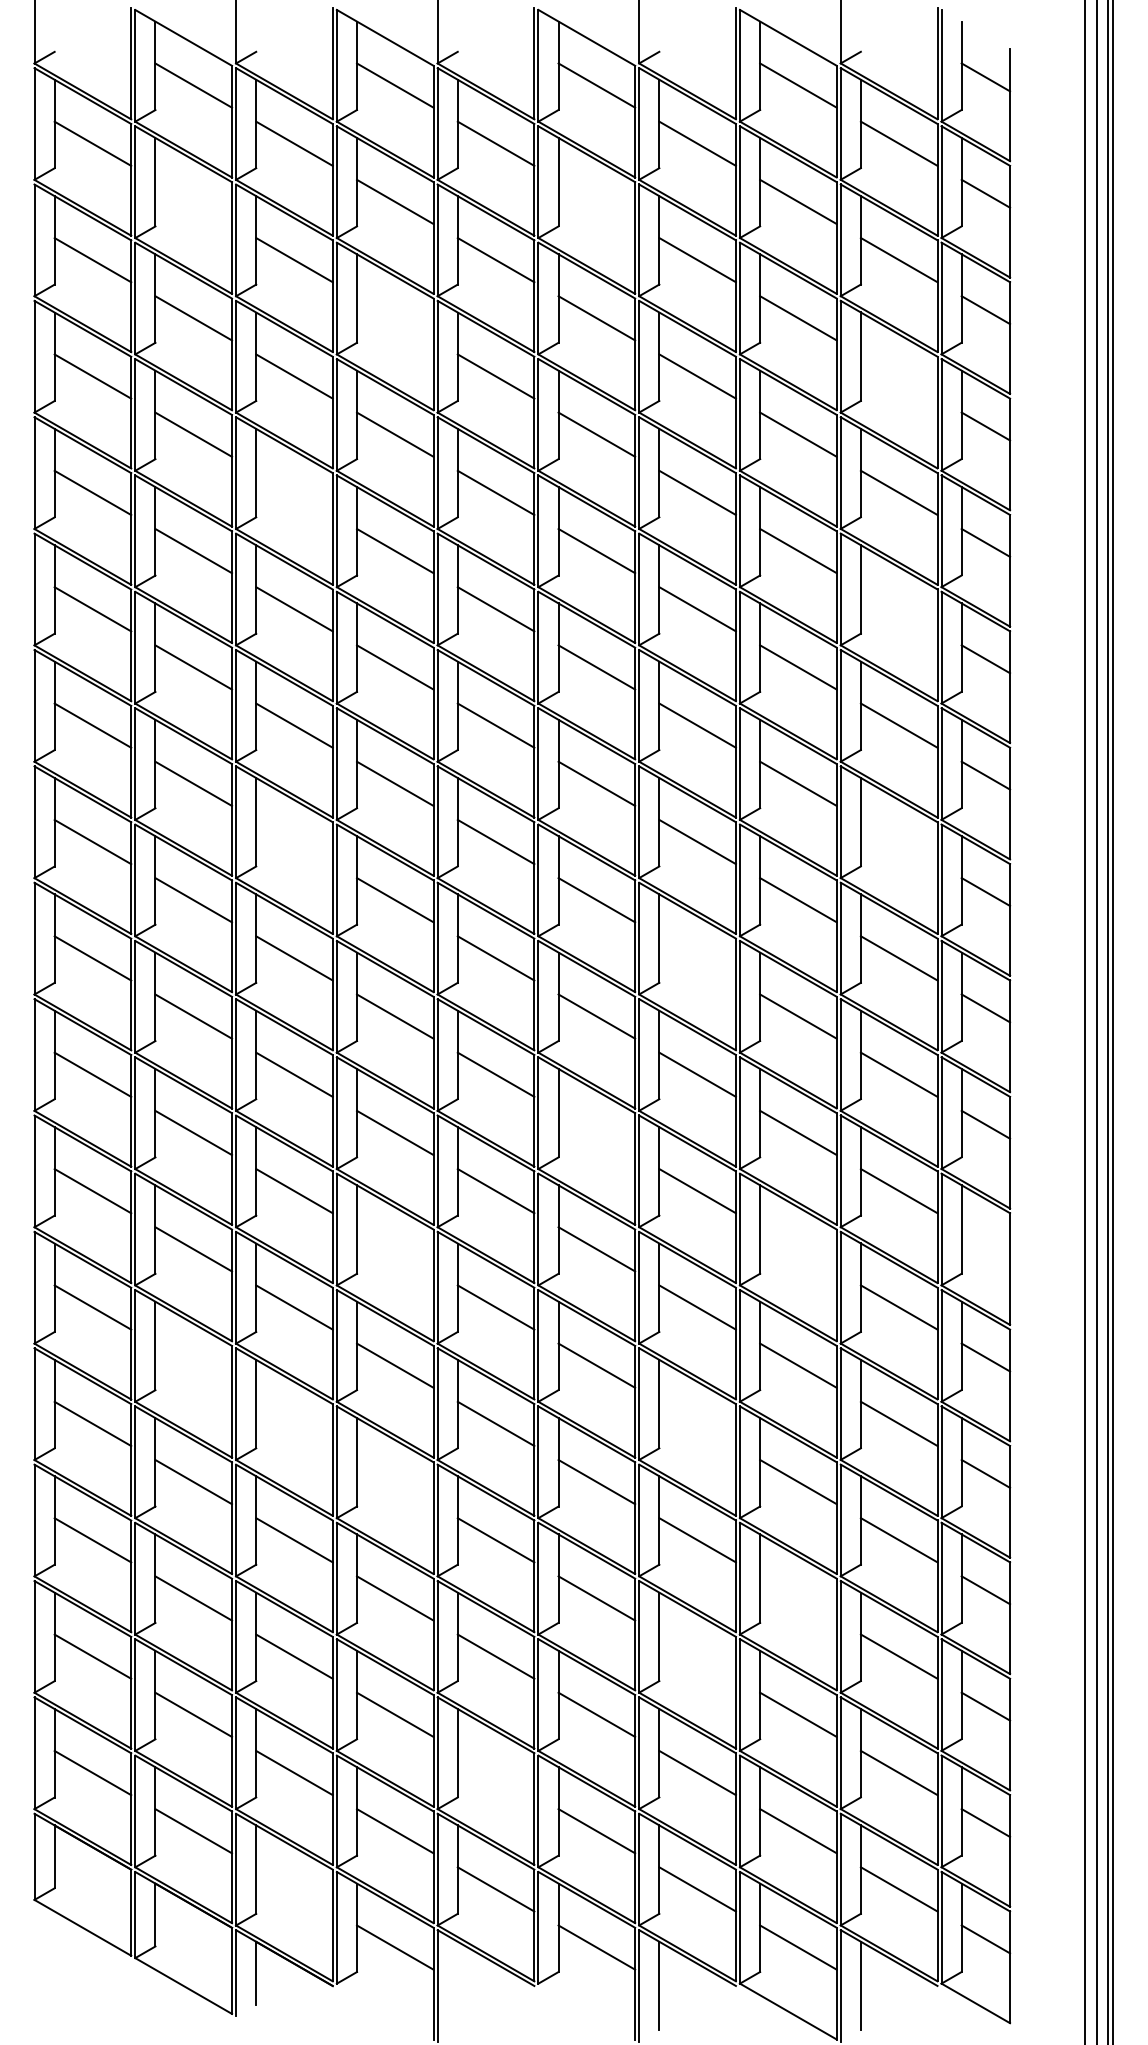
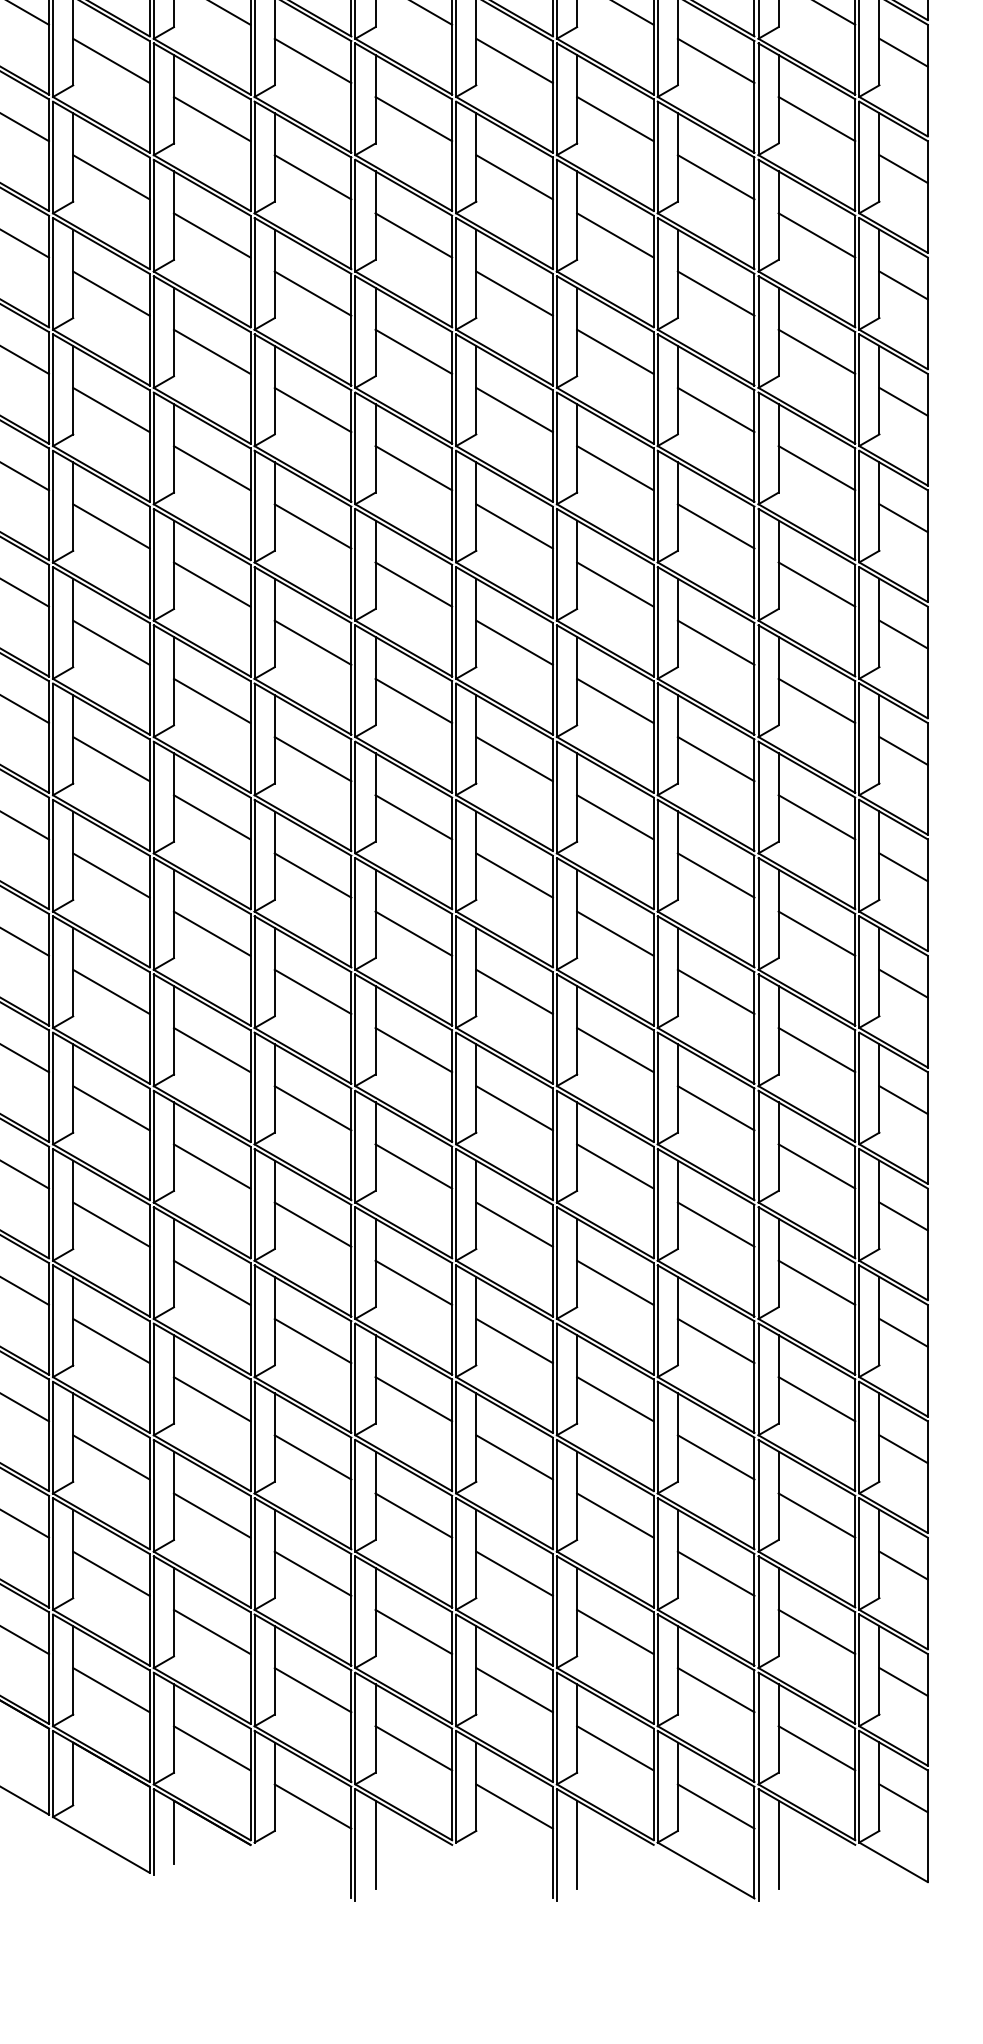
line: (193, 201) -> (111, 60), added
line: (596, 201) -> (514, 60), added
line: (395, 318) -> (313, 177), added
line: (898, 376) -> (816, 235), added
line: (294, 492) -> (212, 351), added
line: (898, 609) -> (816, 468), added
line: (294, 841) -> (212, 700), added
line: (898, 841) -> (816, 700), added
line: (697, 958) -> (615, 817), added
line: (596, 1132) -> (514, 991), added
line: (985, 1241) -> (903, 1100), added
line: (395, 1249) -> (313, 1108), added
line: (798, 1249) -> (716, 1108), added
line: (193, 1365) -> (111, 1224), added
line: (294, 1423) -> (212, 1282), added
line: (697, 1423) -> (615, 1282), added
line: (395, 1482) -> (313, 1341), added
line: (798, 1598) -> (716, 1457), added
line: (697, 1656) -> (615, 1515), added
line: (495, 1772) -> (413, 1631), added
line: (294, 1889) -> (212, 1748), added
line: (457, 1985) -> (375, 1844), added

